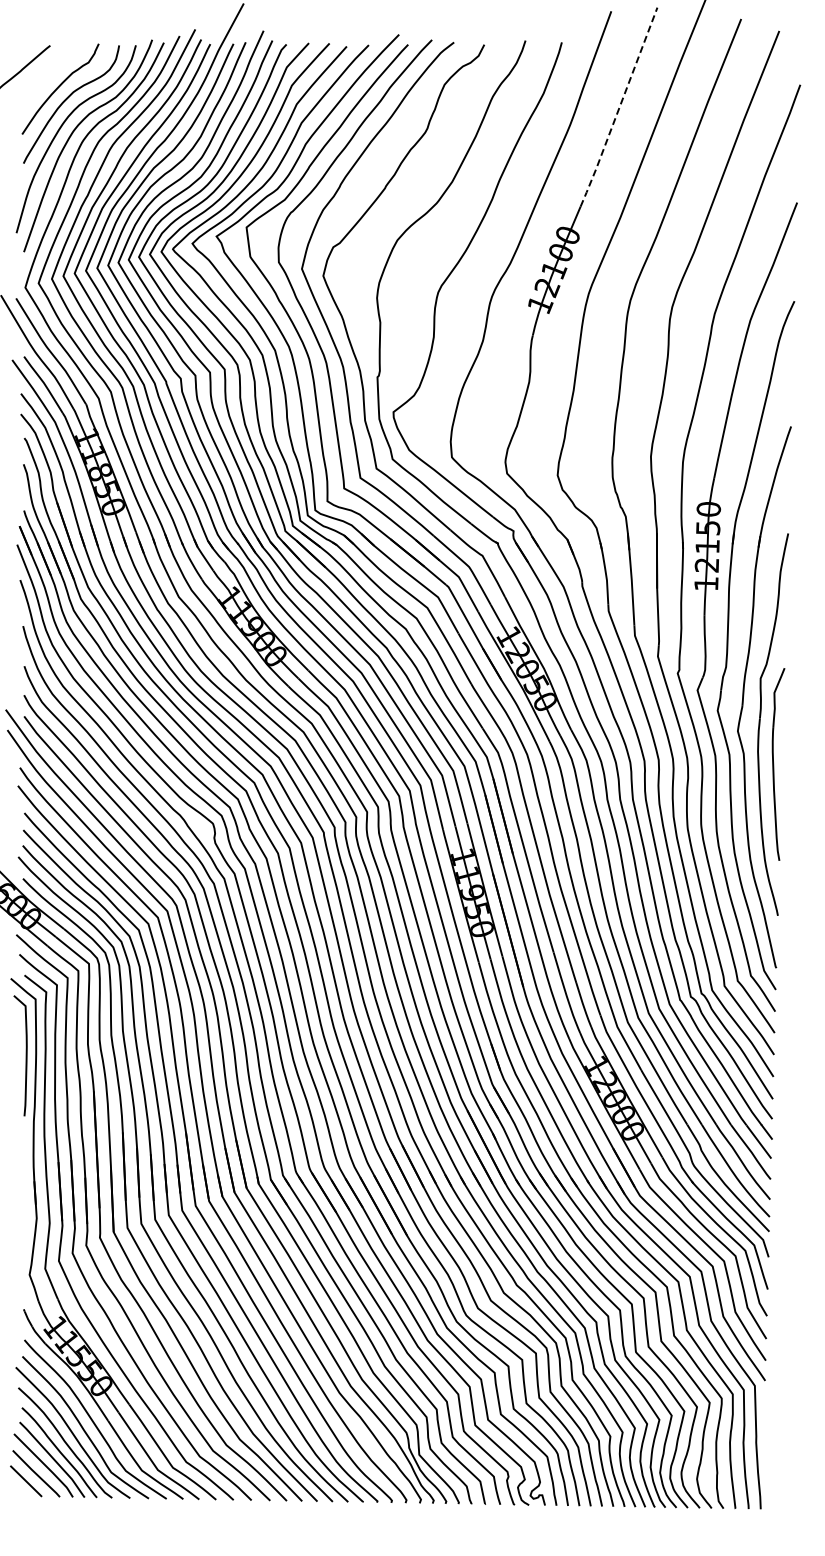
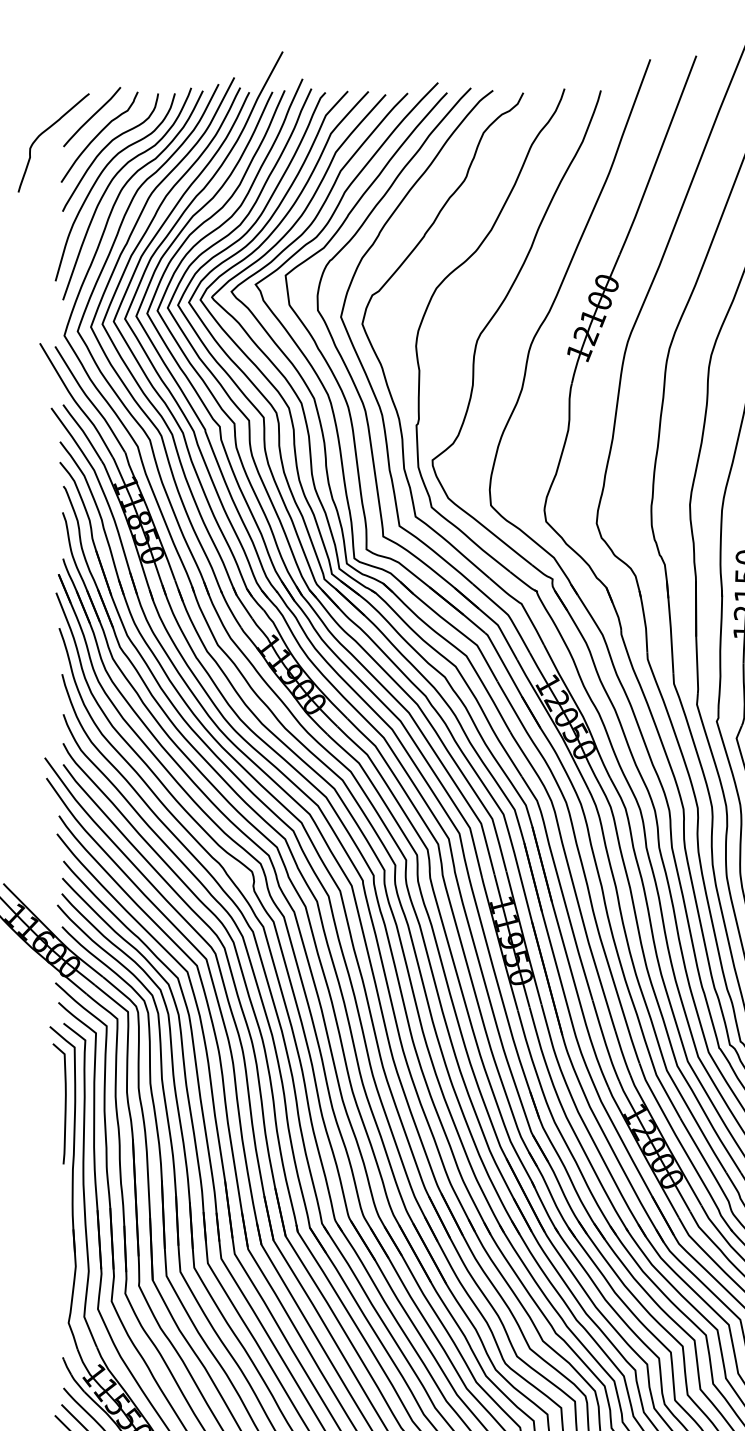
curve: (53, 69) -> (92, 117), added
line: (619, 108) -> (658, 156), dashed -> solid

